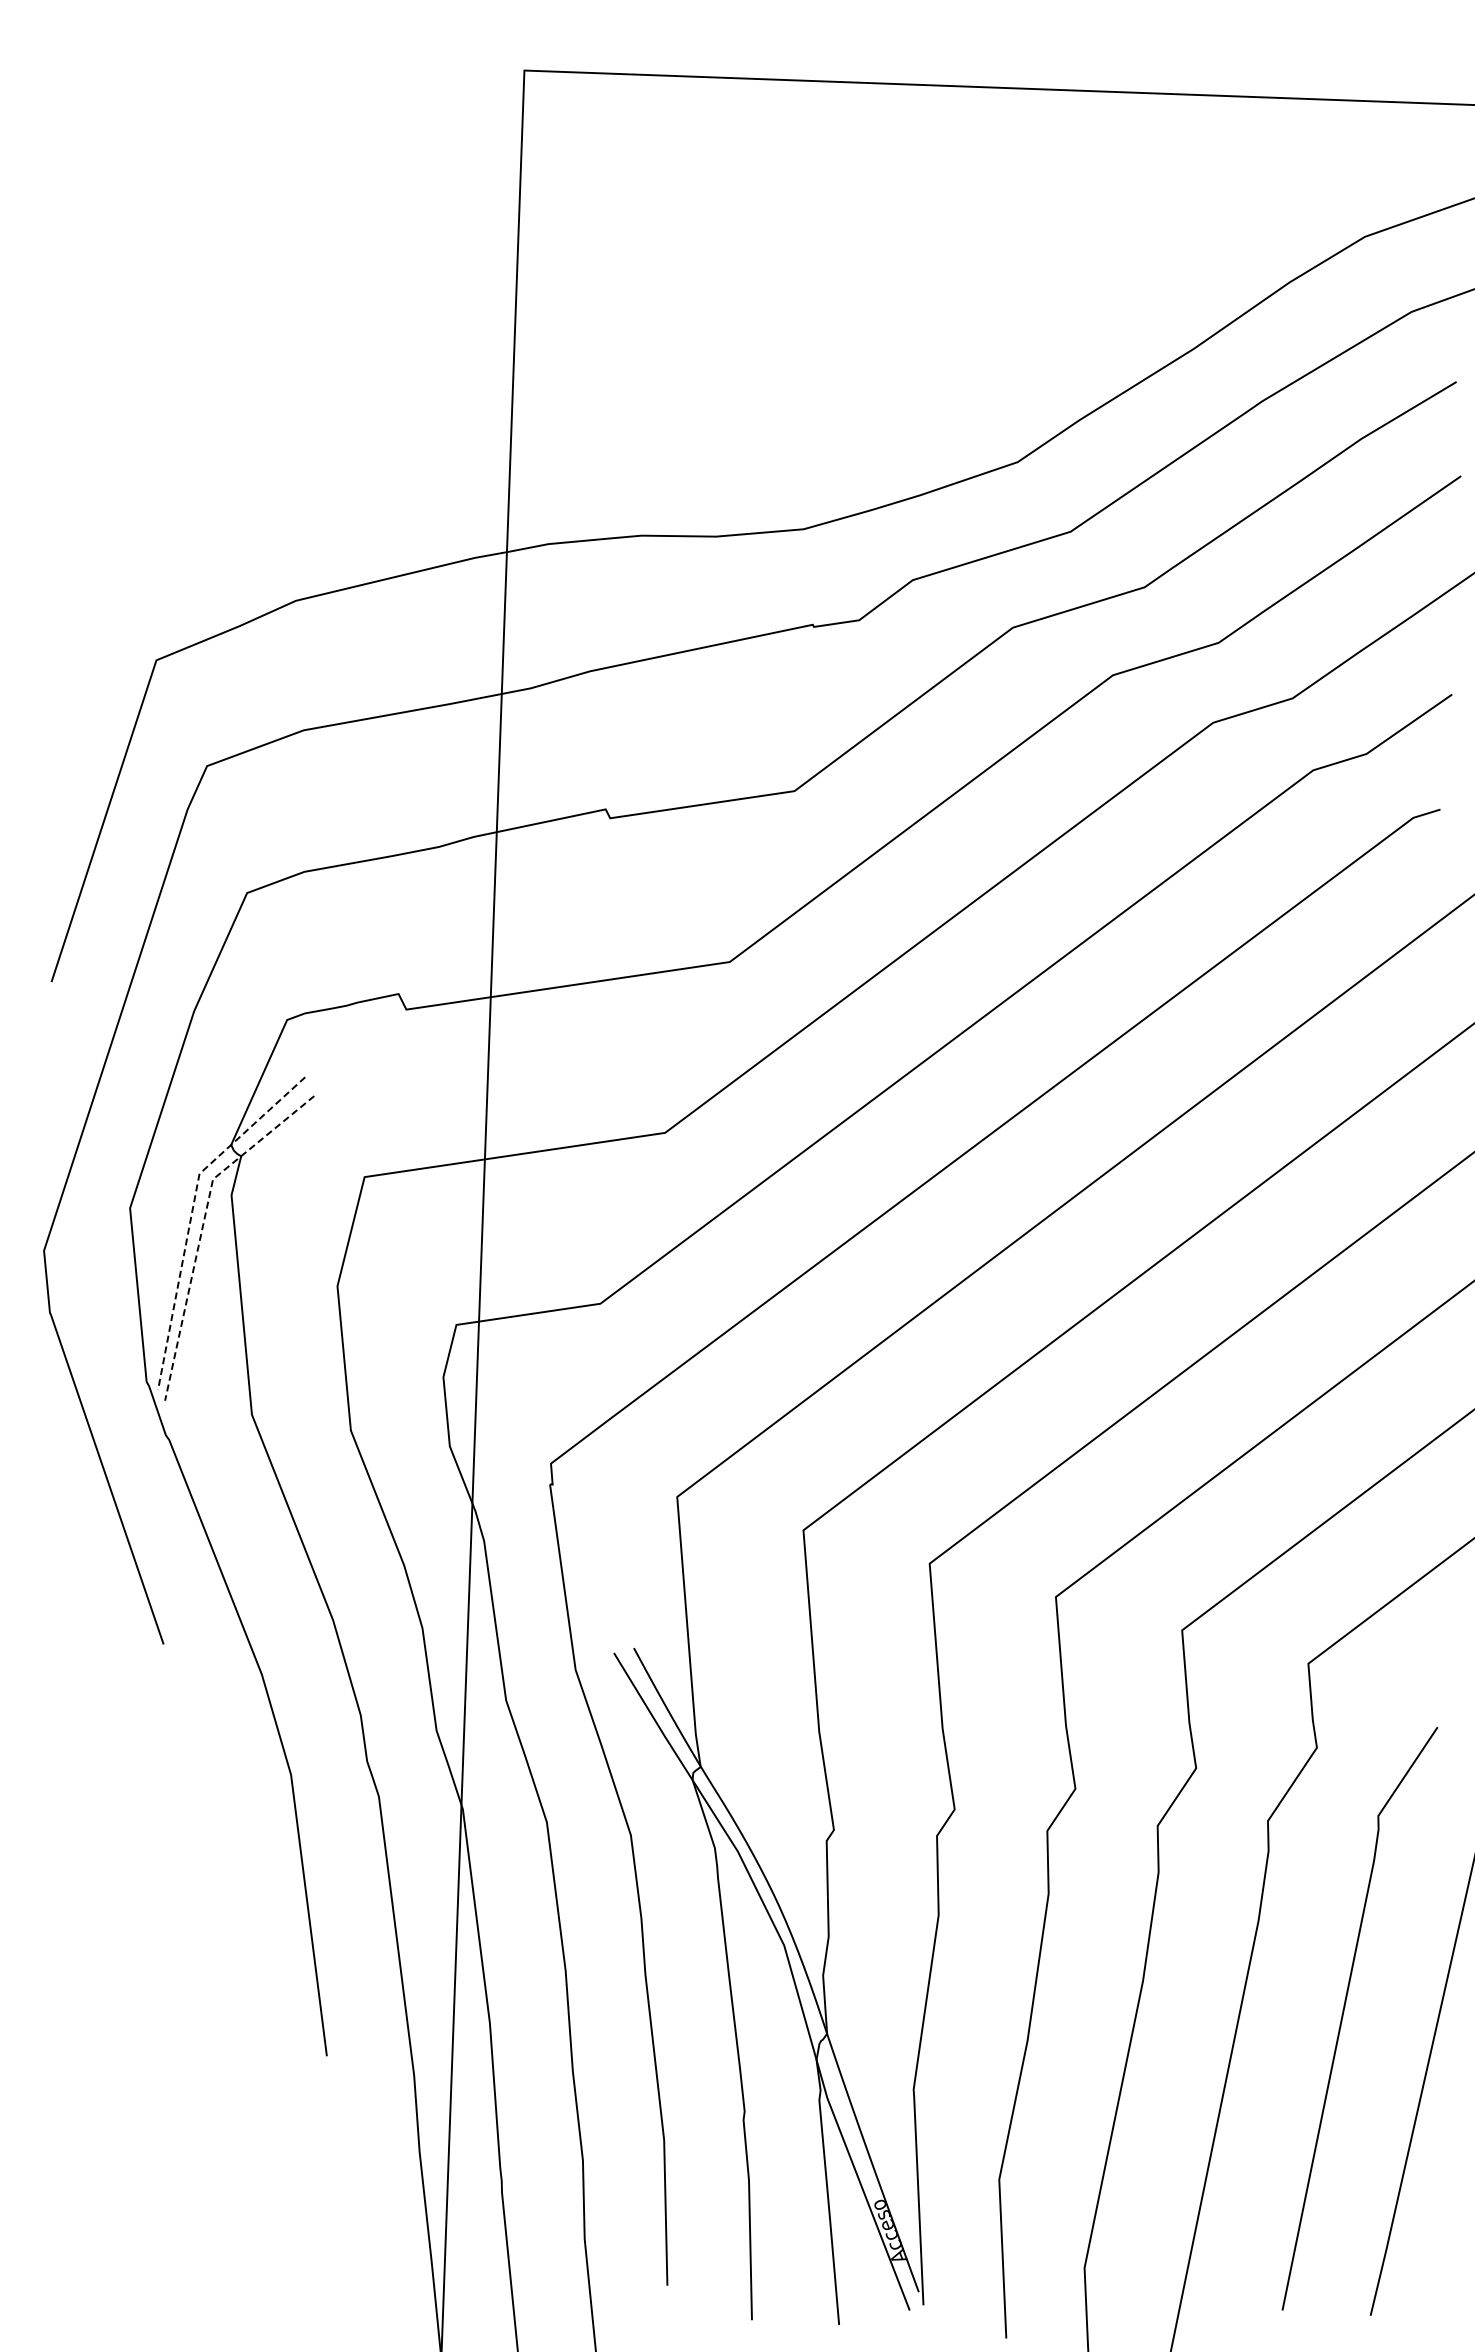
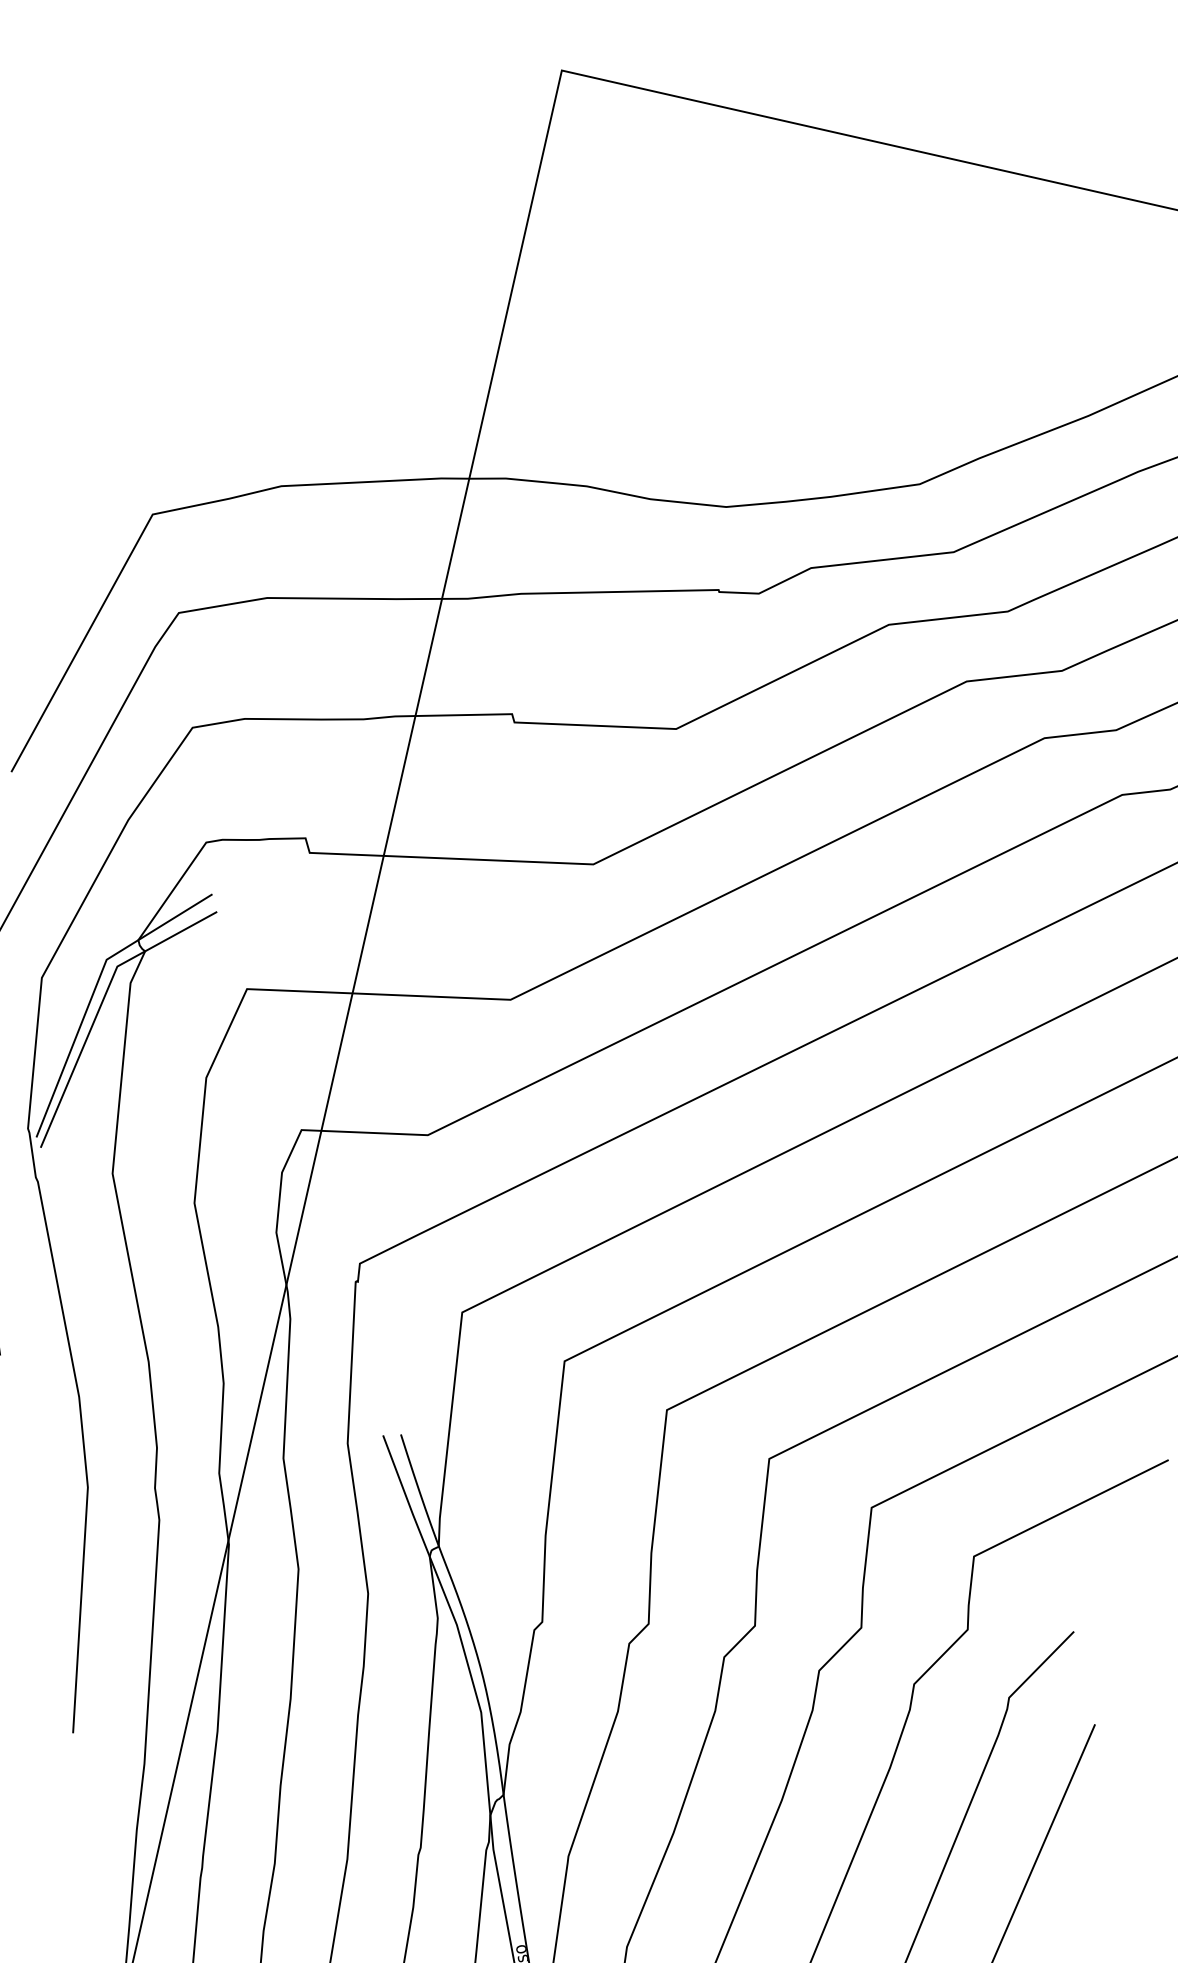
line: (192, 1211) -> (94, 990), dashed -> solid
line: (203, 1225) -> (101, 1004), dashed -> solid

